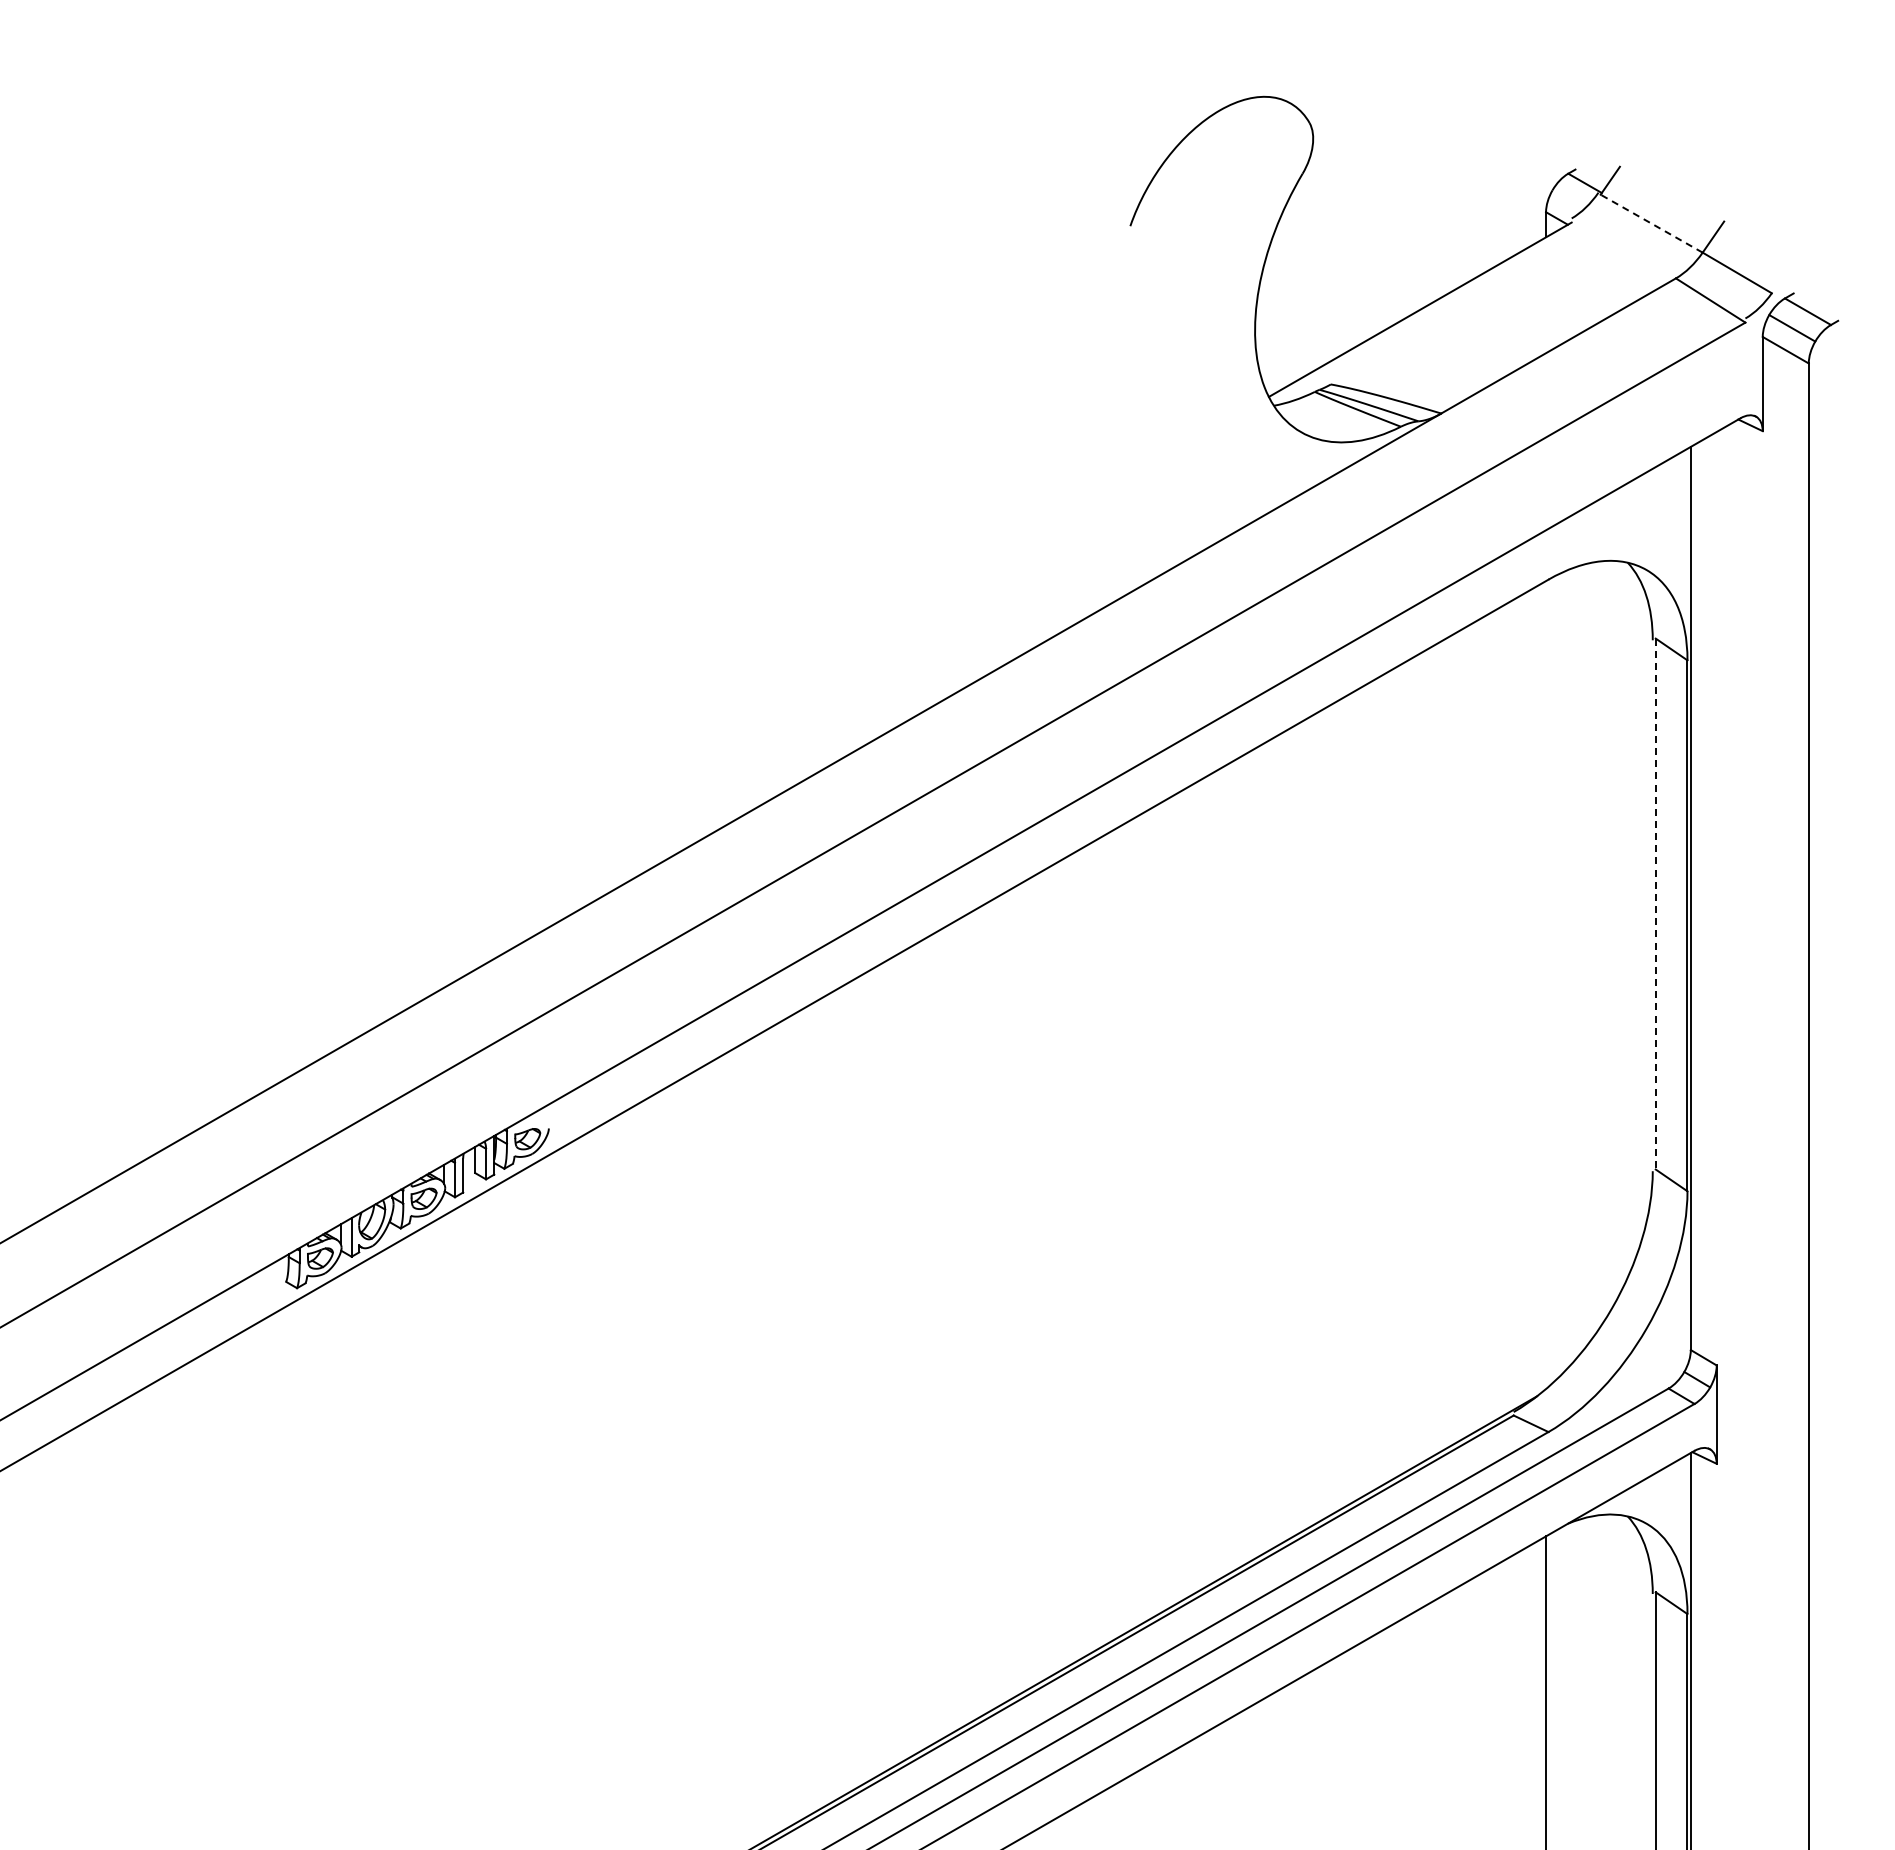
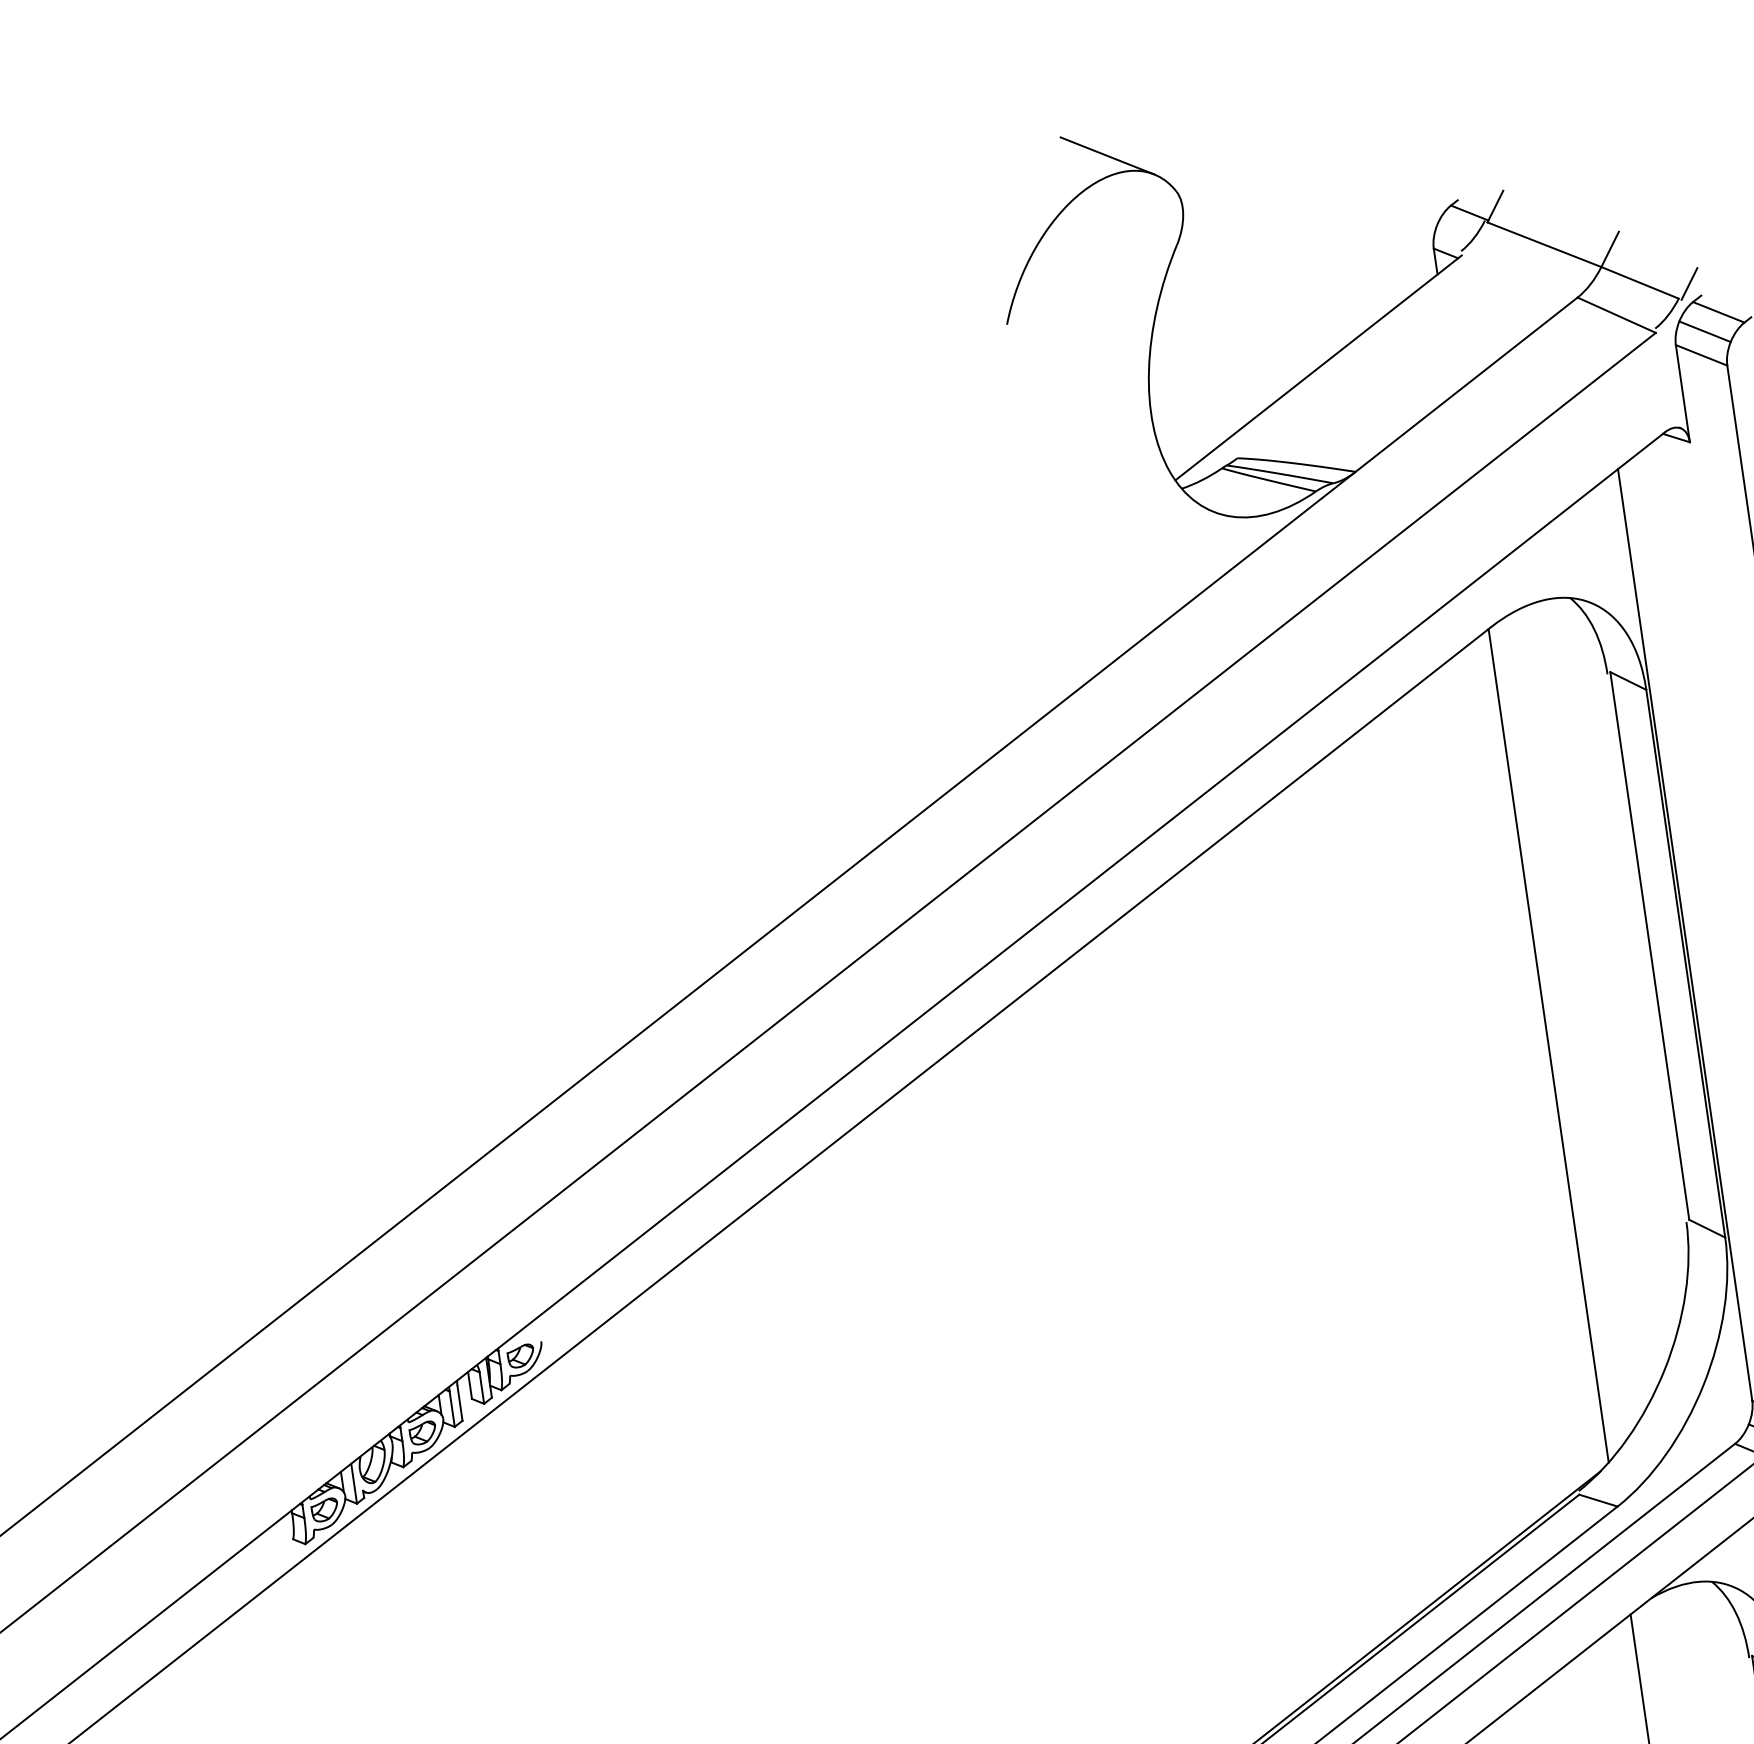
line: (1248, 79) -> (1107, 155), added
line: (1651, 223) -> (1544, 244), dashed -> solid
line: (1783, 280) -> (1688, 283), added
line: (1655, 904) -> (1649, 946), dashed -> solid
line: (1546, 985) -> (1549, 1046), added

